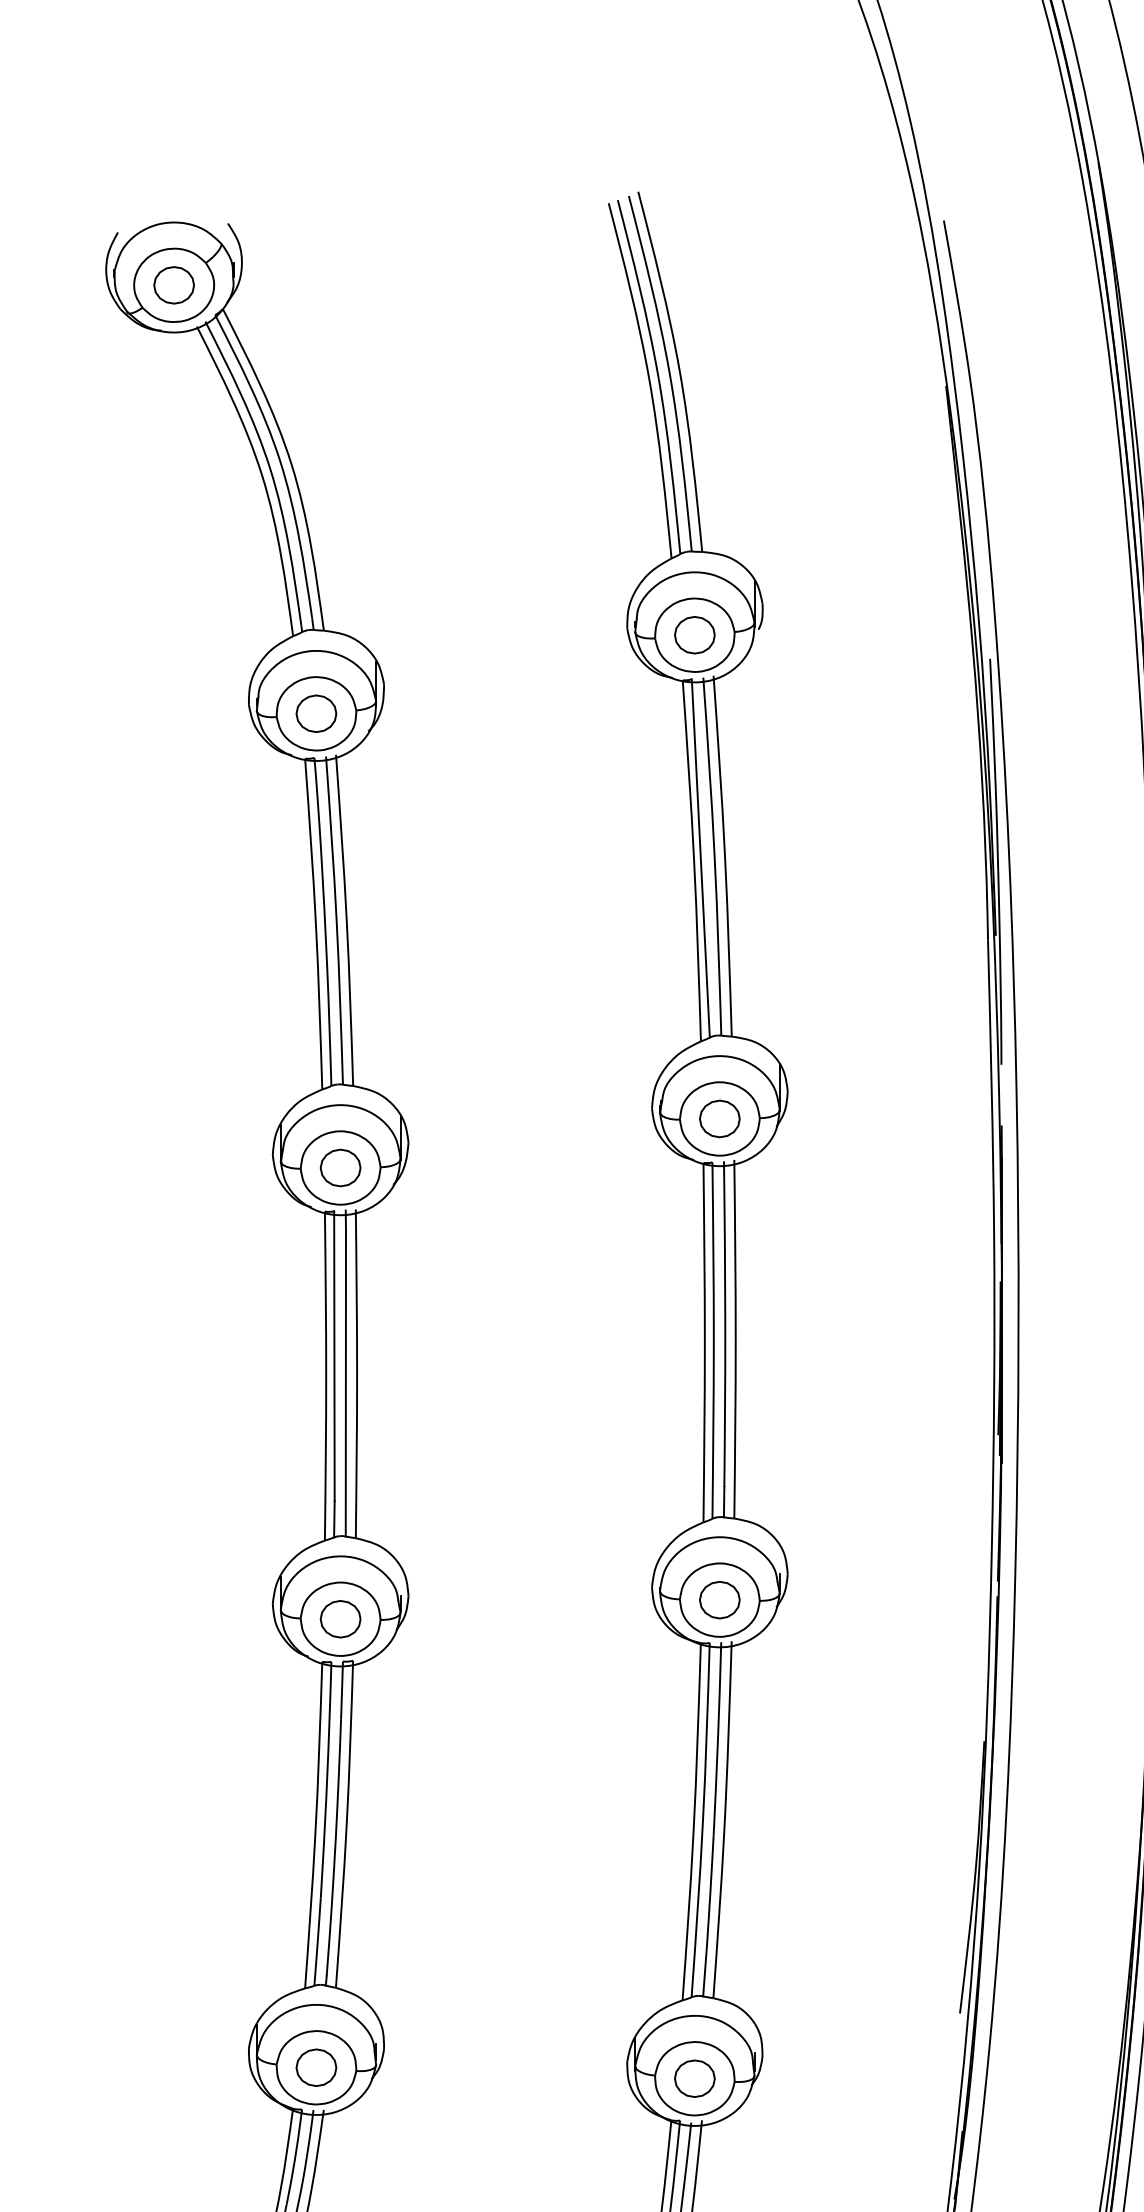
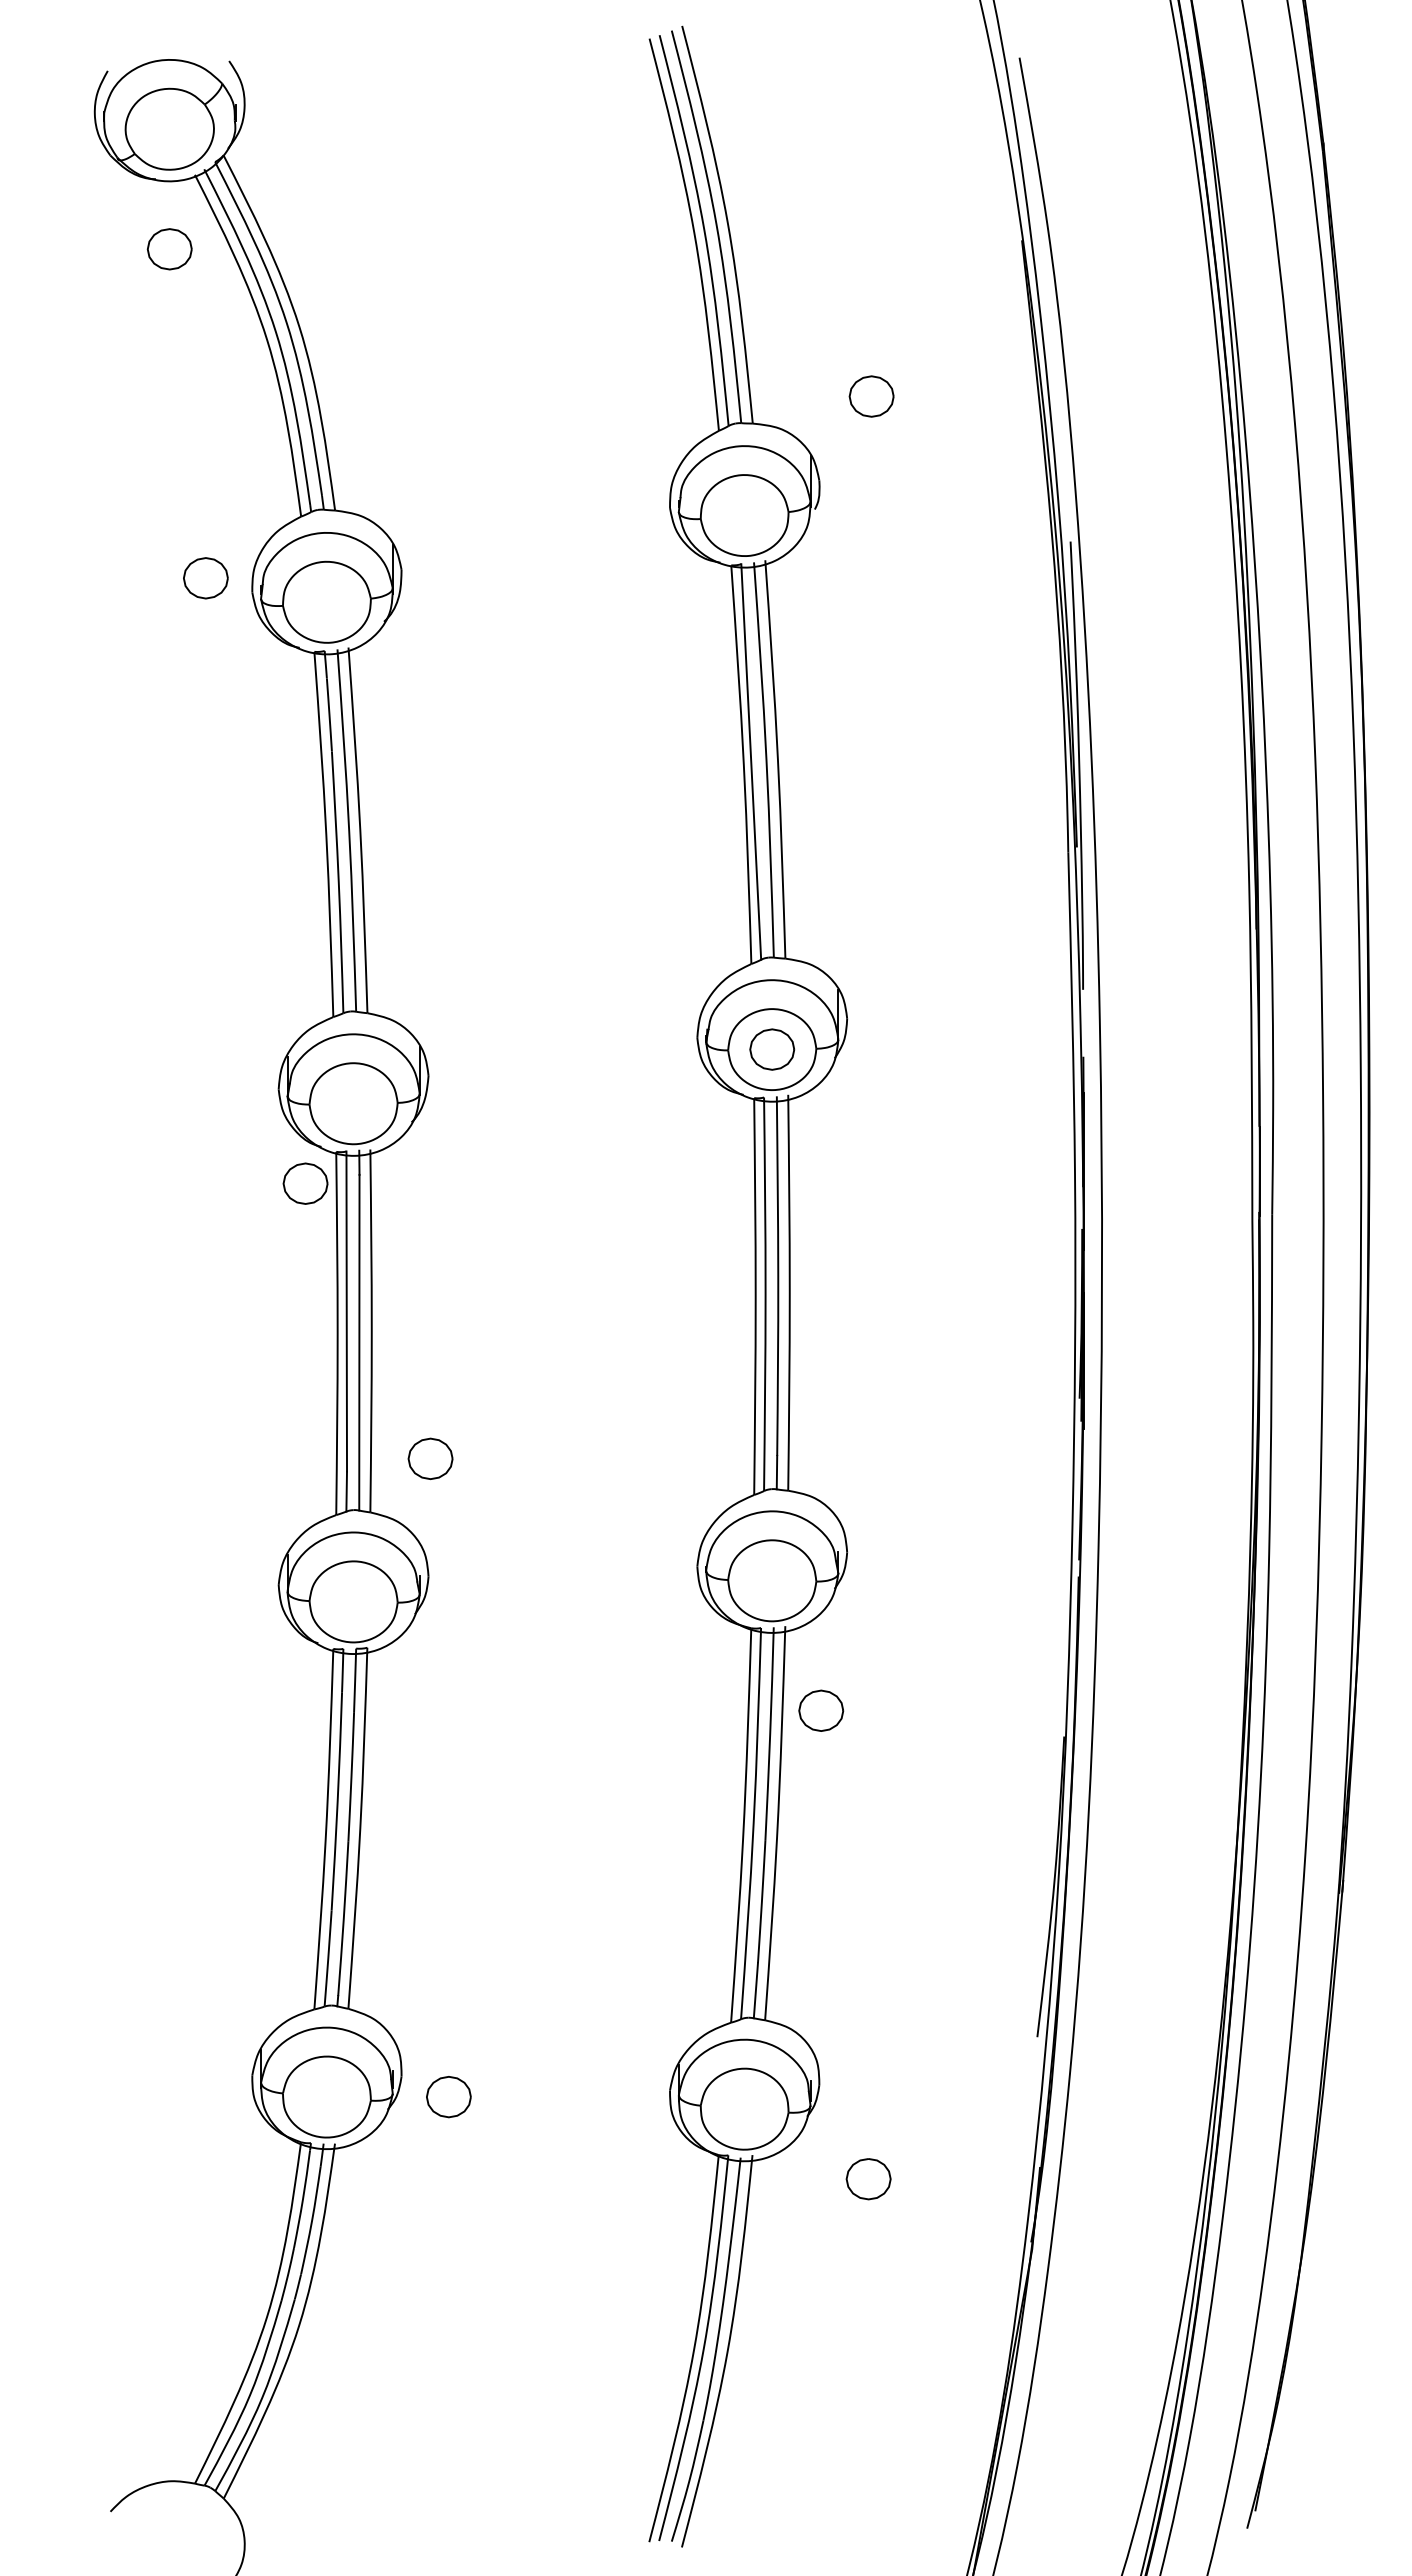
part: (173, 285) -> (169, 249), moved
part: (694, 635) -> (871, 396), moved
part: (316, 713) -> (205, 578), moved
part: (340, 1167) -> (305, 1183), moved
part: (720, 1599) -> (821, 1710), moved
part: (340, 1618) -> (430, 1458), moved
part: (316, 2068) -> (448, 2097), moved
part: (694, 2079) -> (868, 2179), moved

